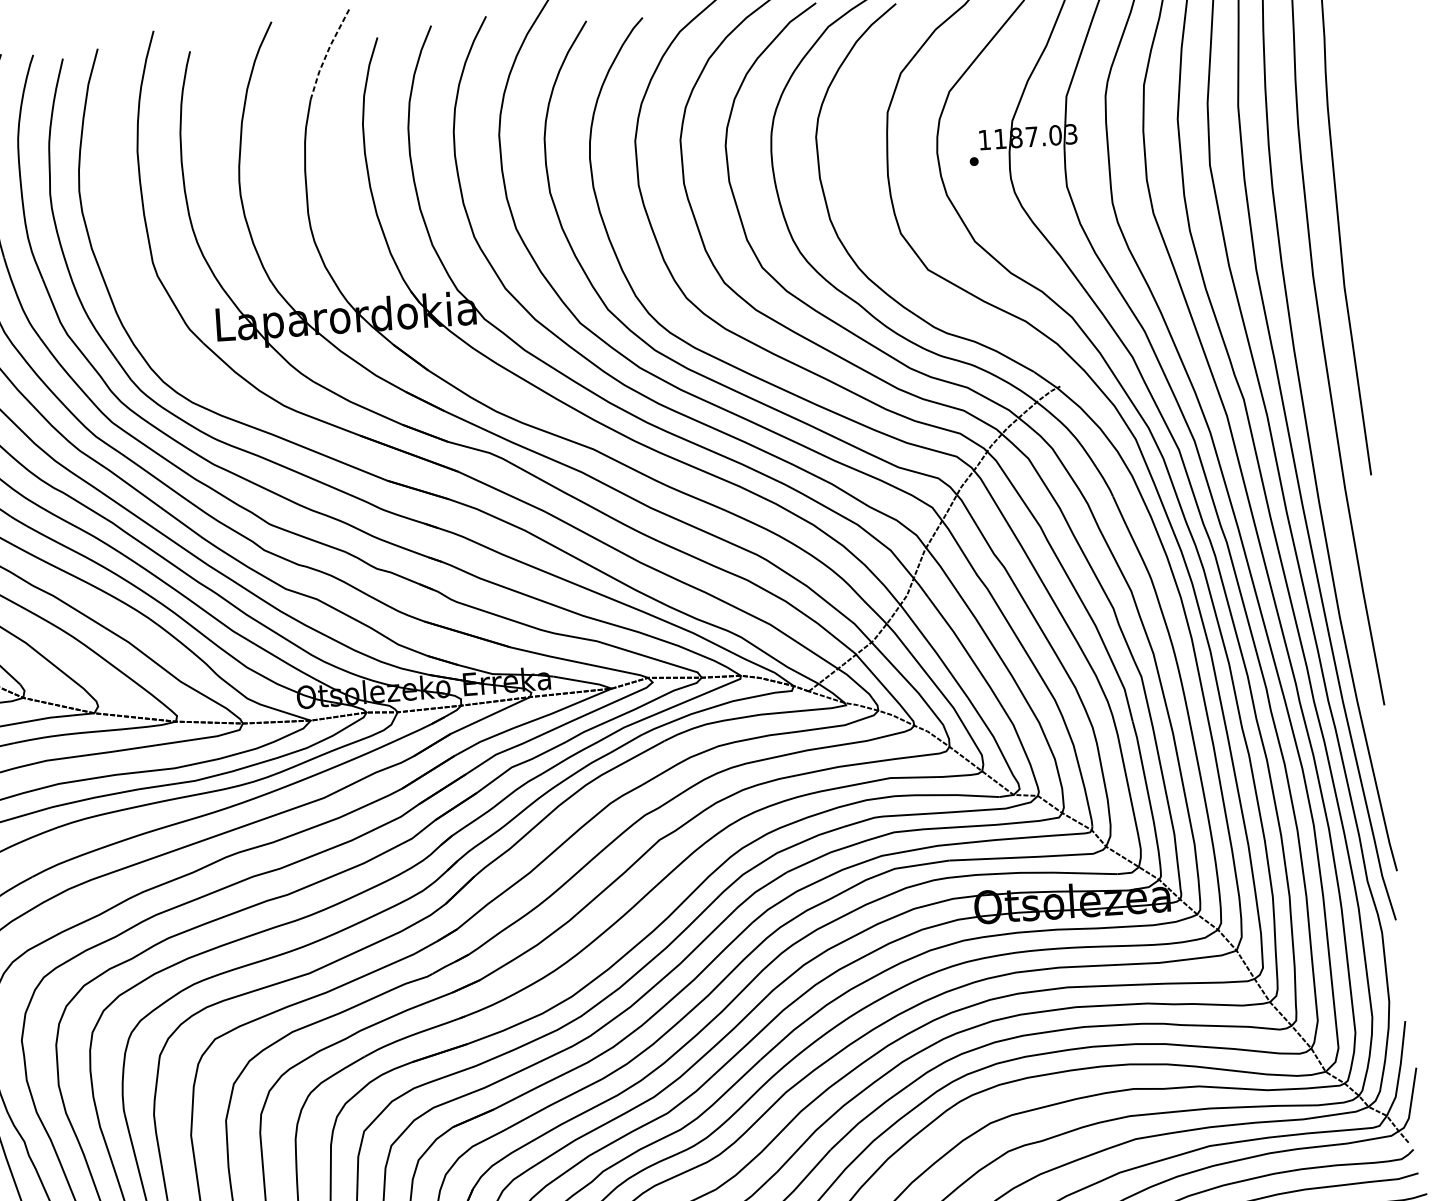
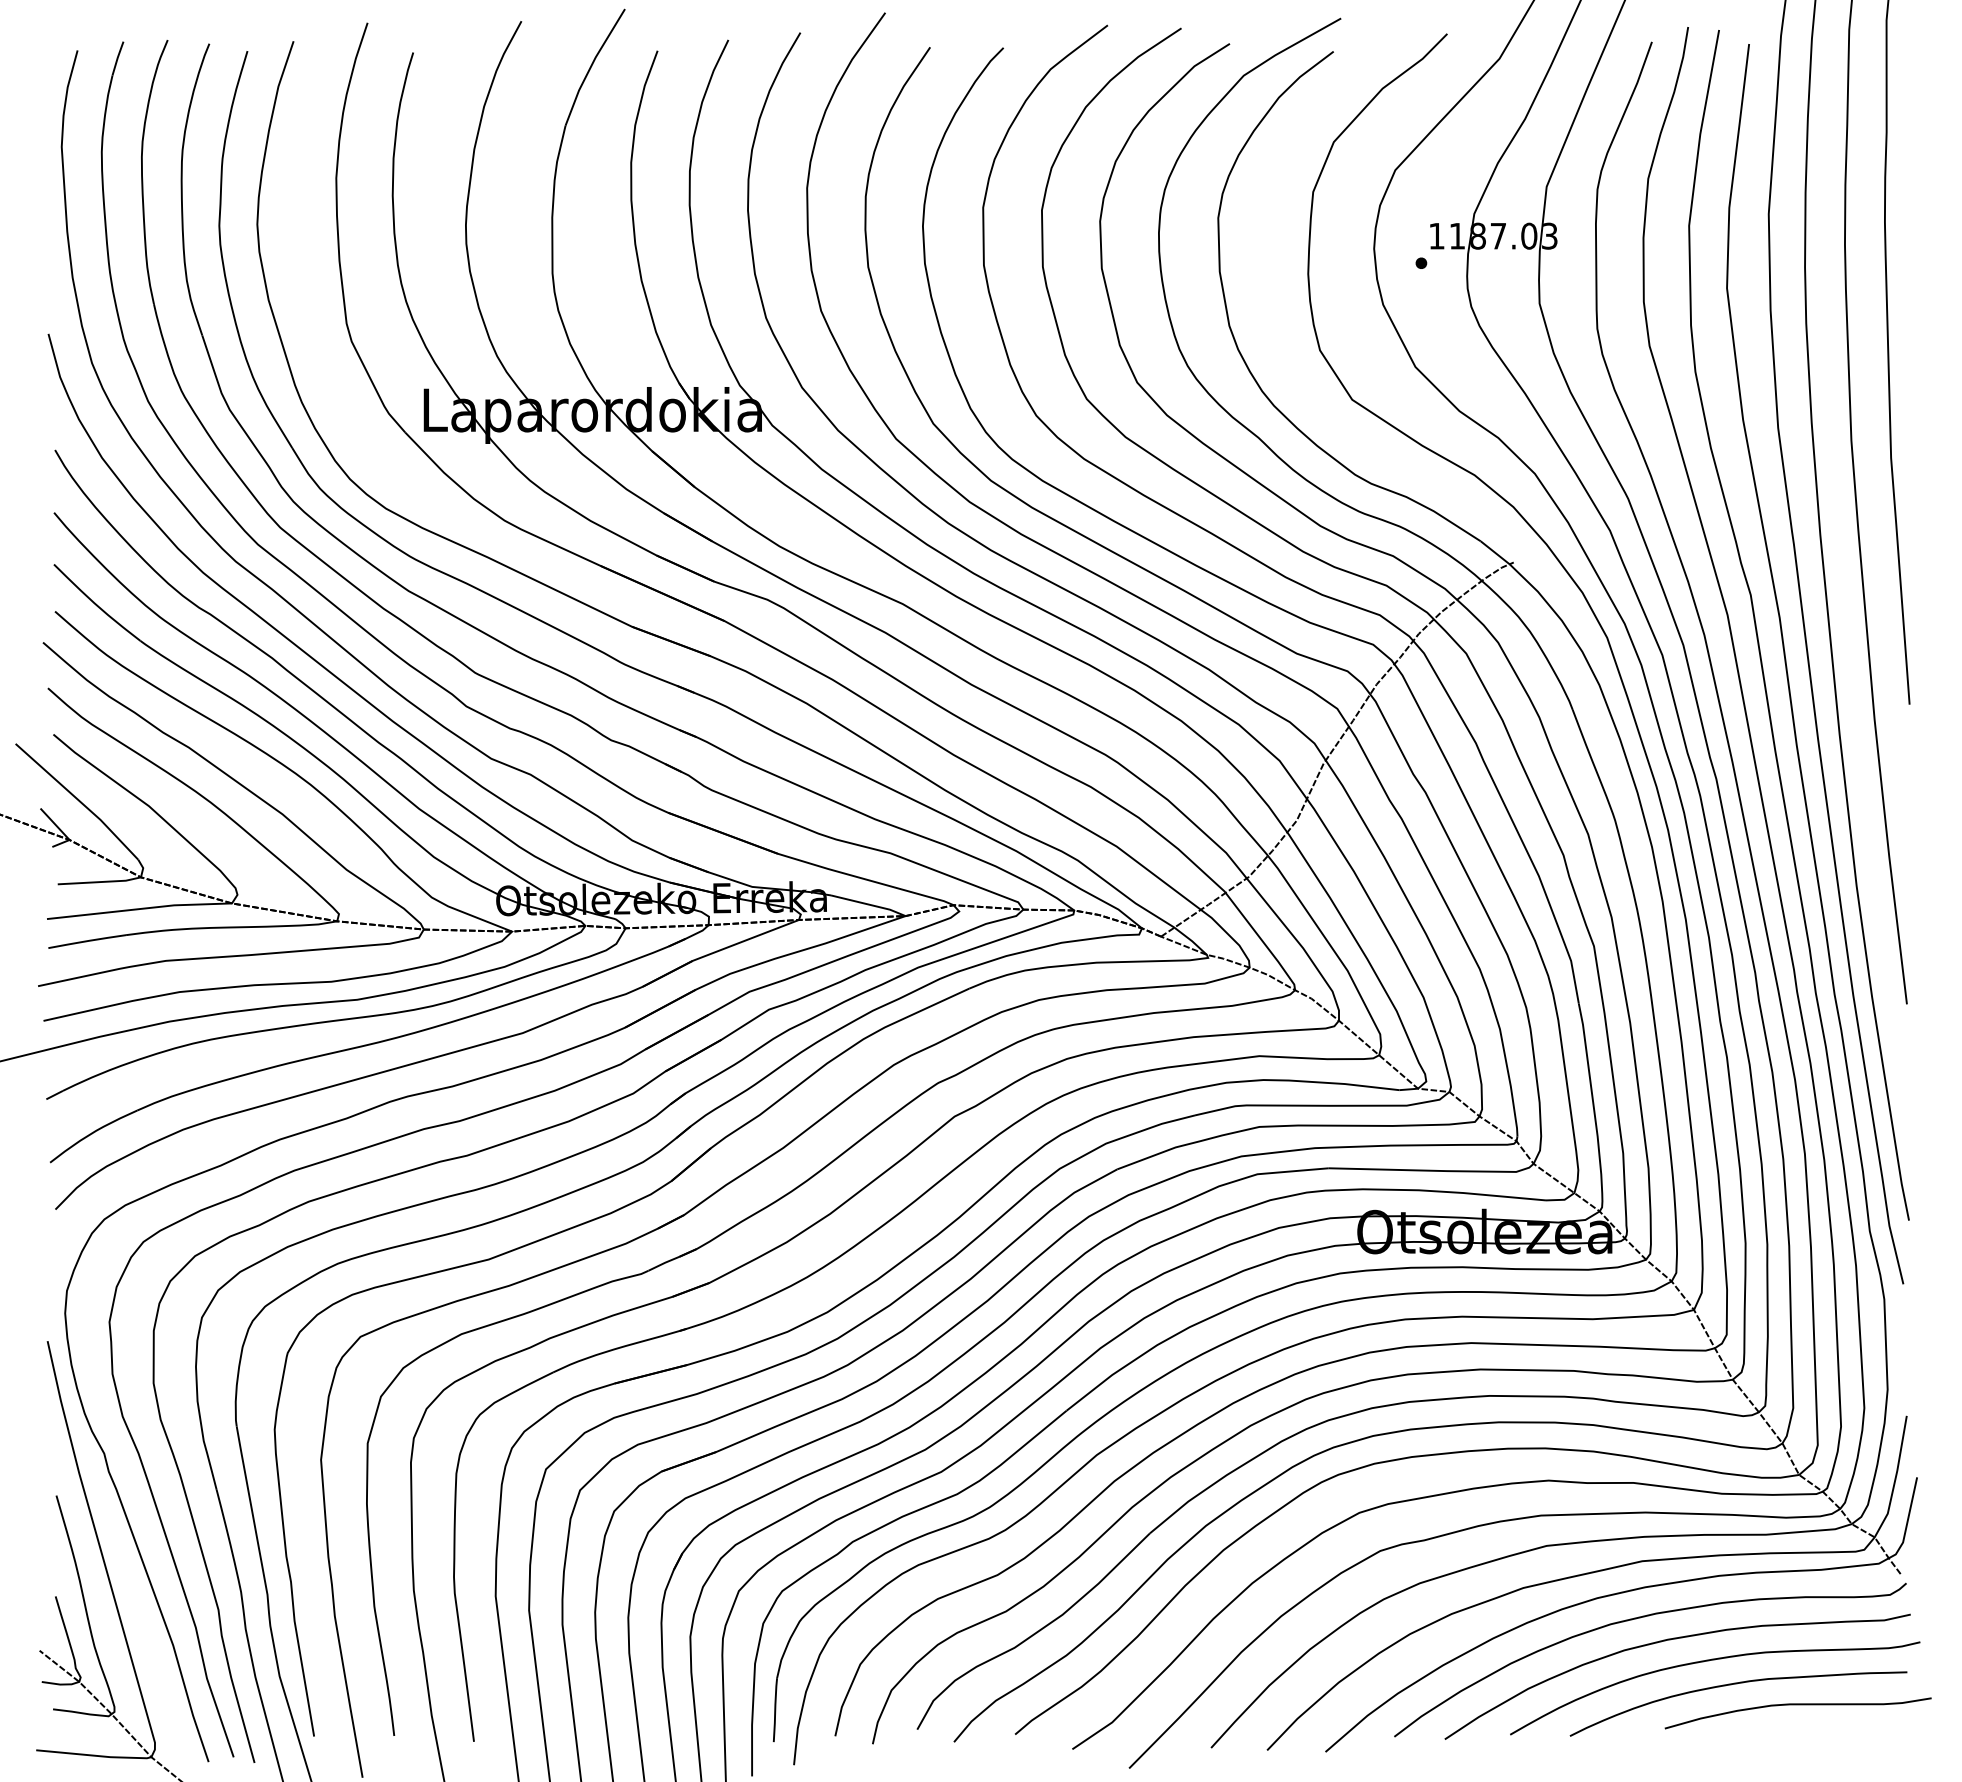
line: (327, 52) -> (591, 65), dashed -> solid

